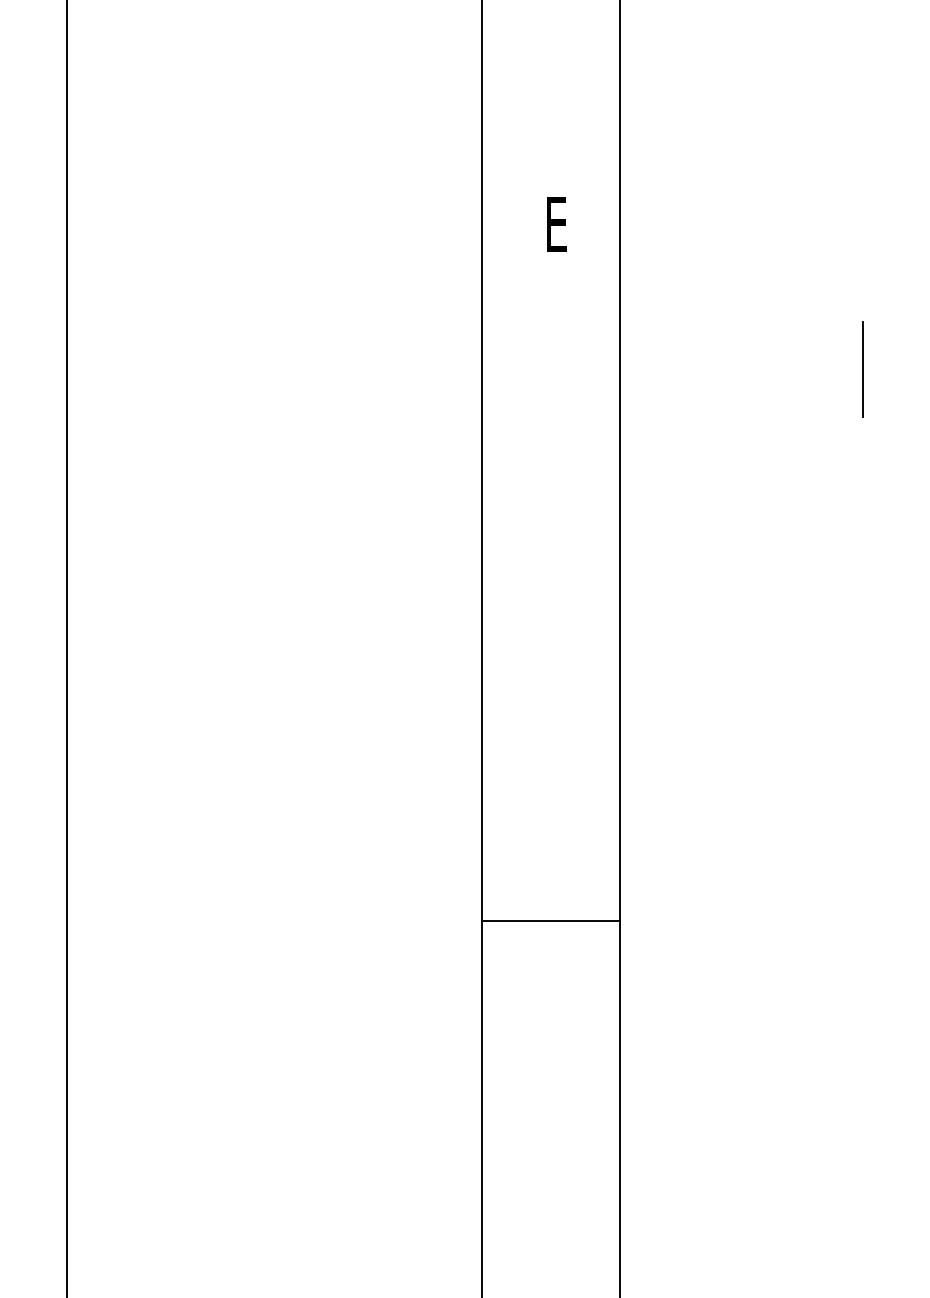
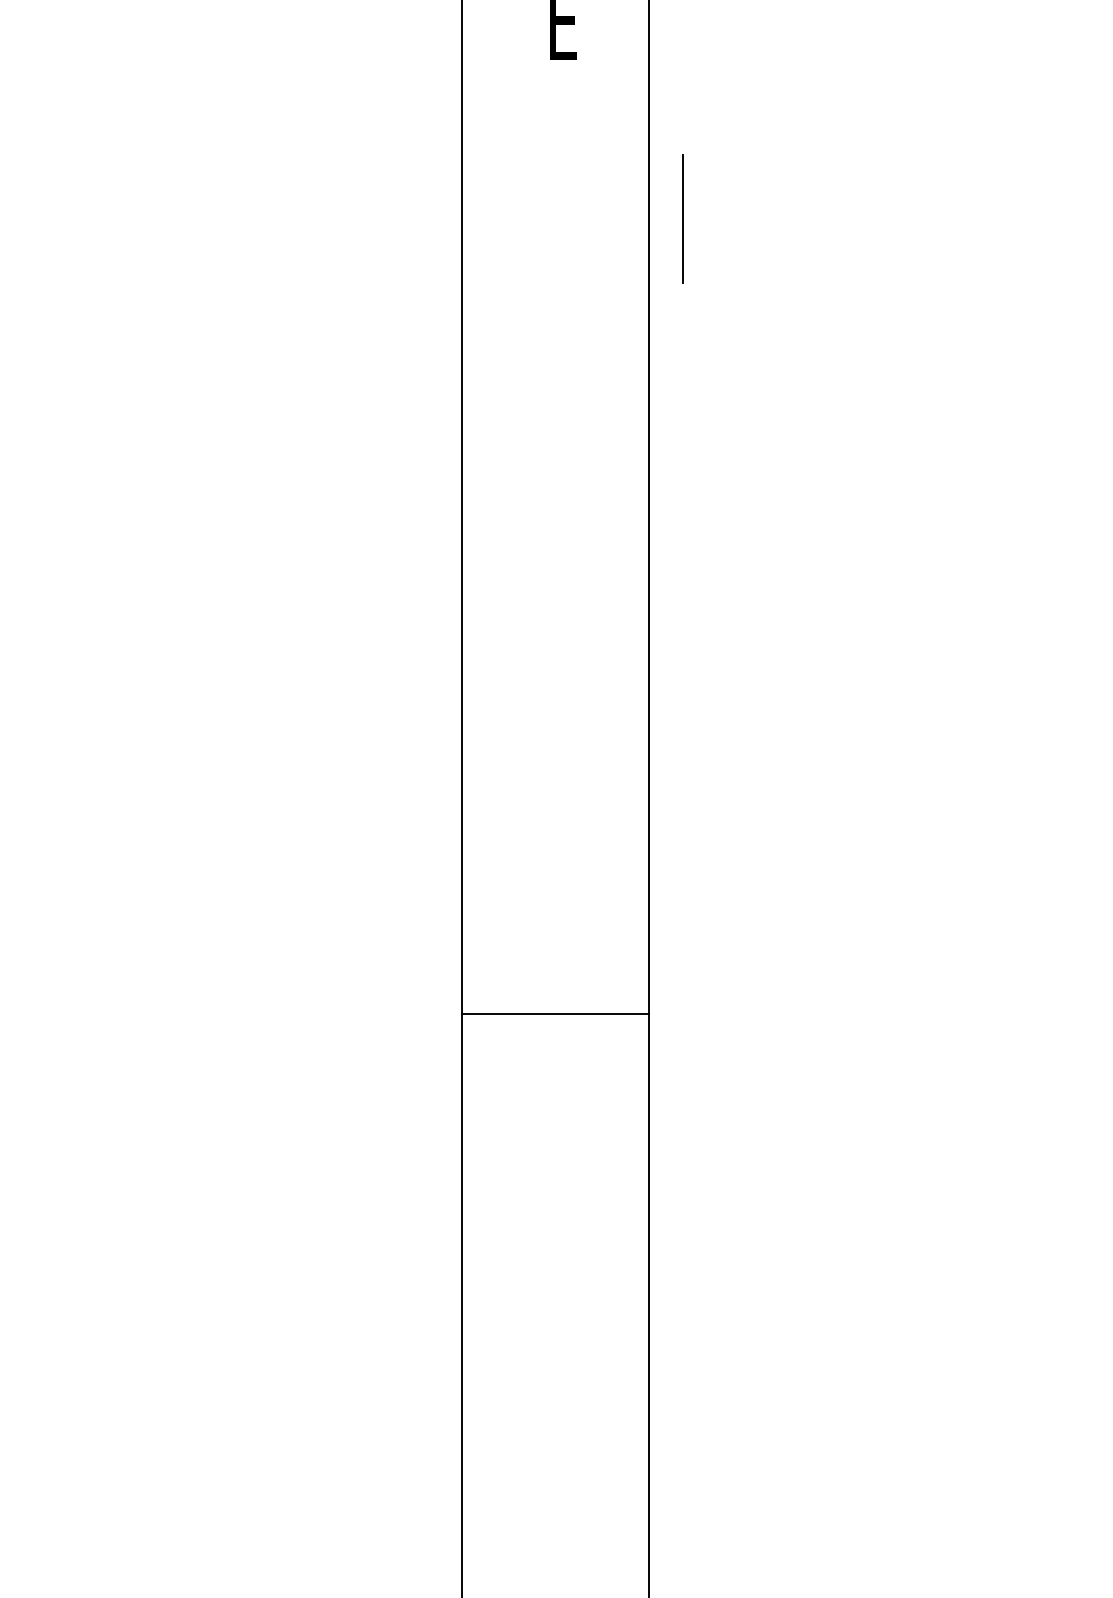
line: (862, 369) -> (683, 219), moved
line: (550, 921) -> (554, 1014), moved

